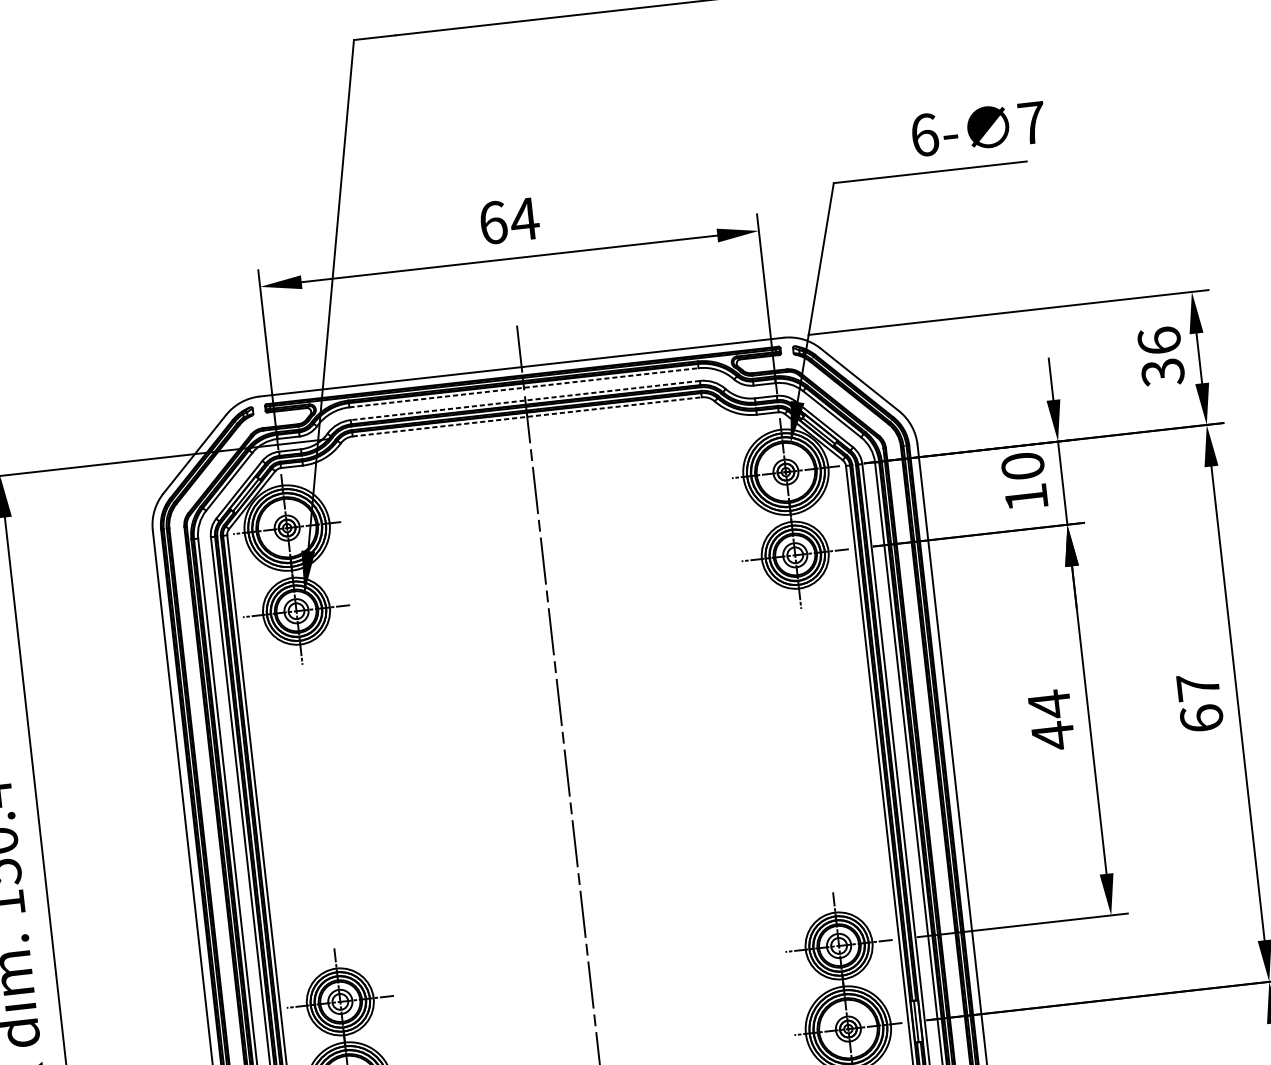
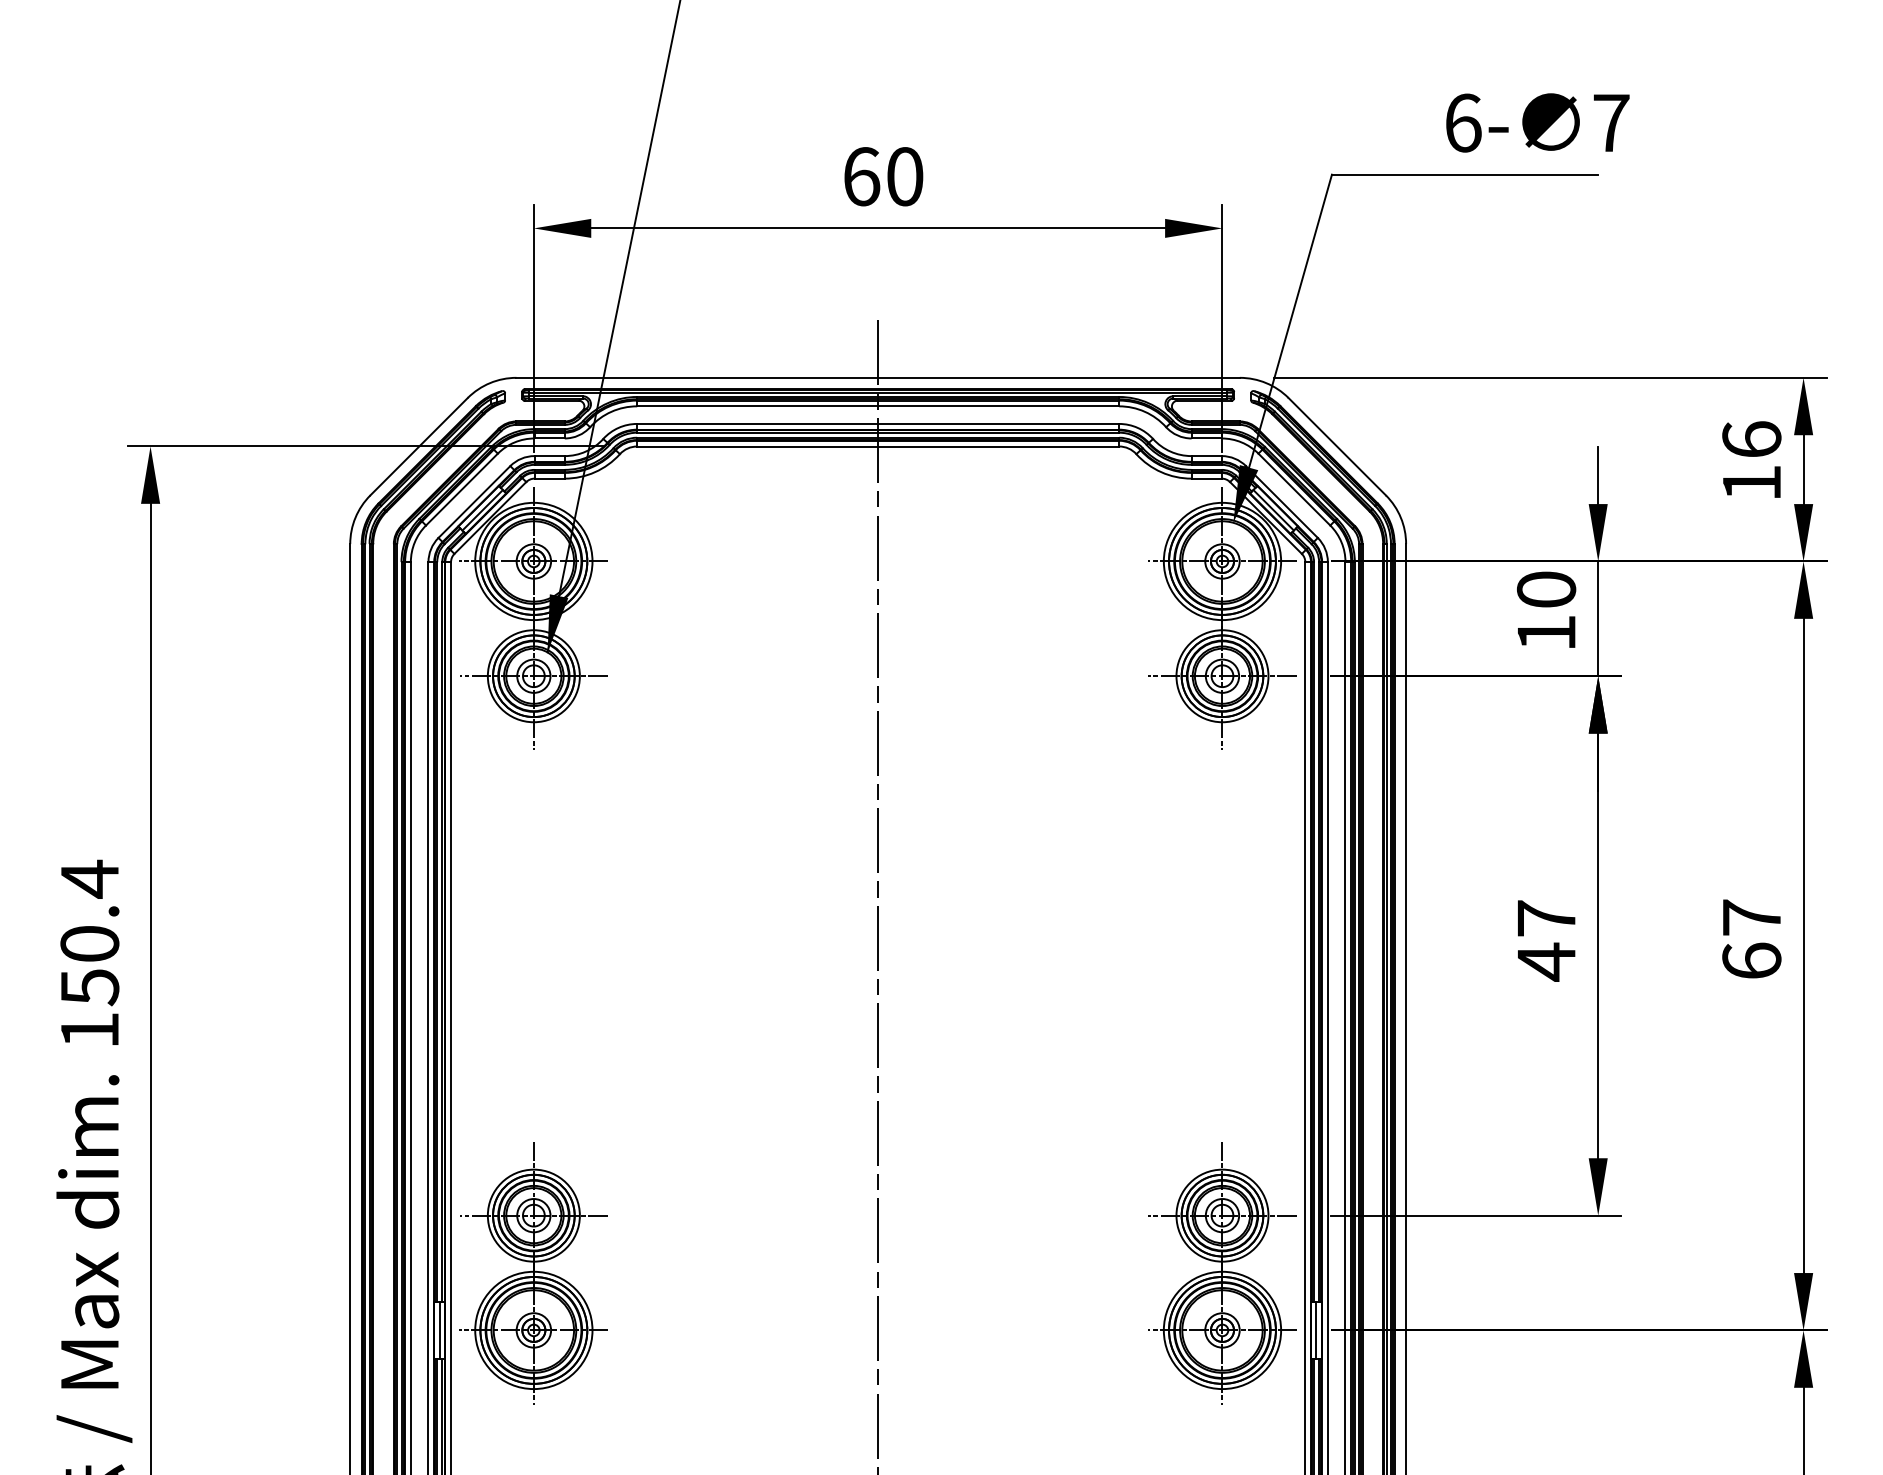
text: (524, 219) -> (904, 176), 64 -> 60
text: (1162, 372) -> (1751, 483), 36 -> 16
line: (524, 387) -> (878, 406), dashed -> solid
line: (524, 400) -> (877, 423), dashed -> solid
line: (527, 416) -> (878, 446), dashed -> solid
text: (1049, 704) -> (1546, 918), 44 -> 47

